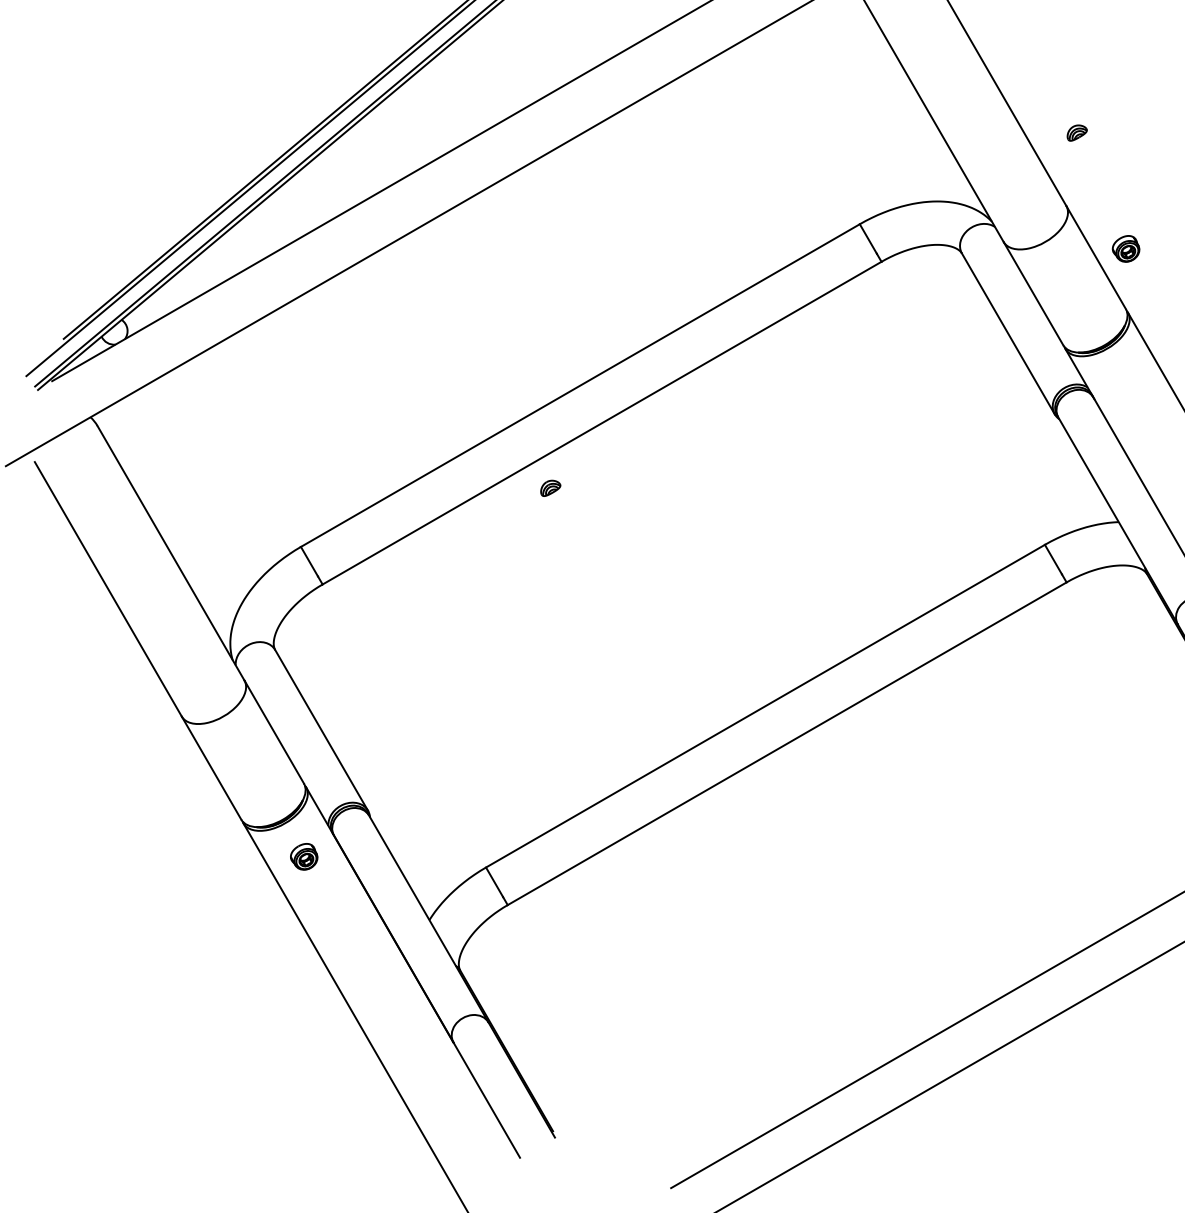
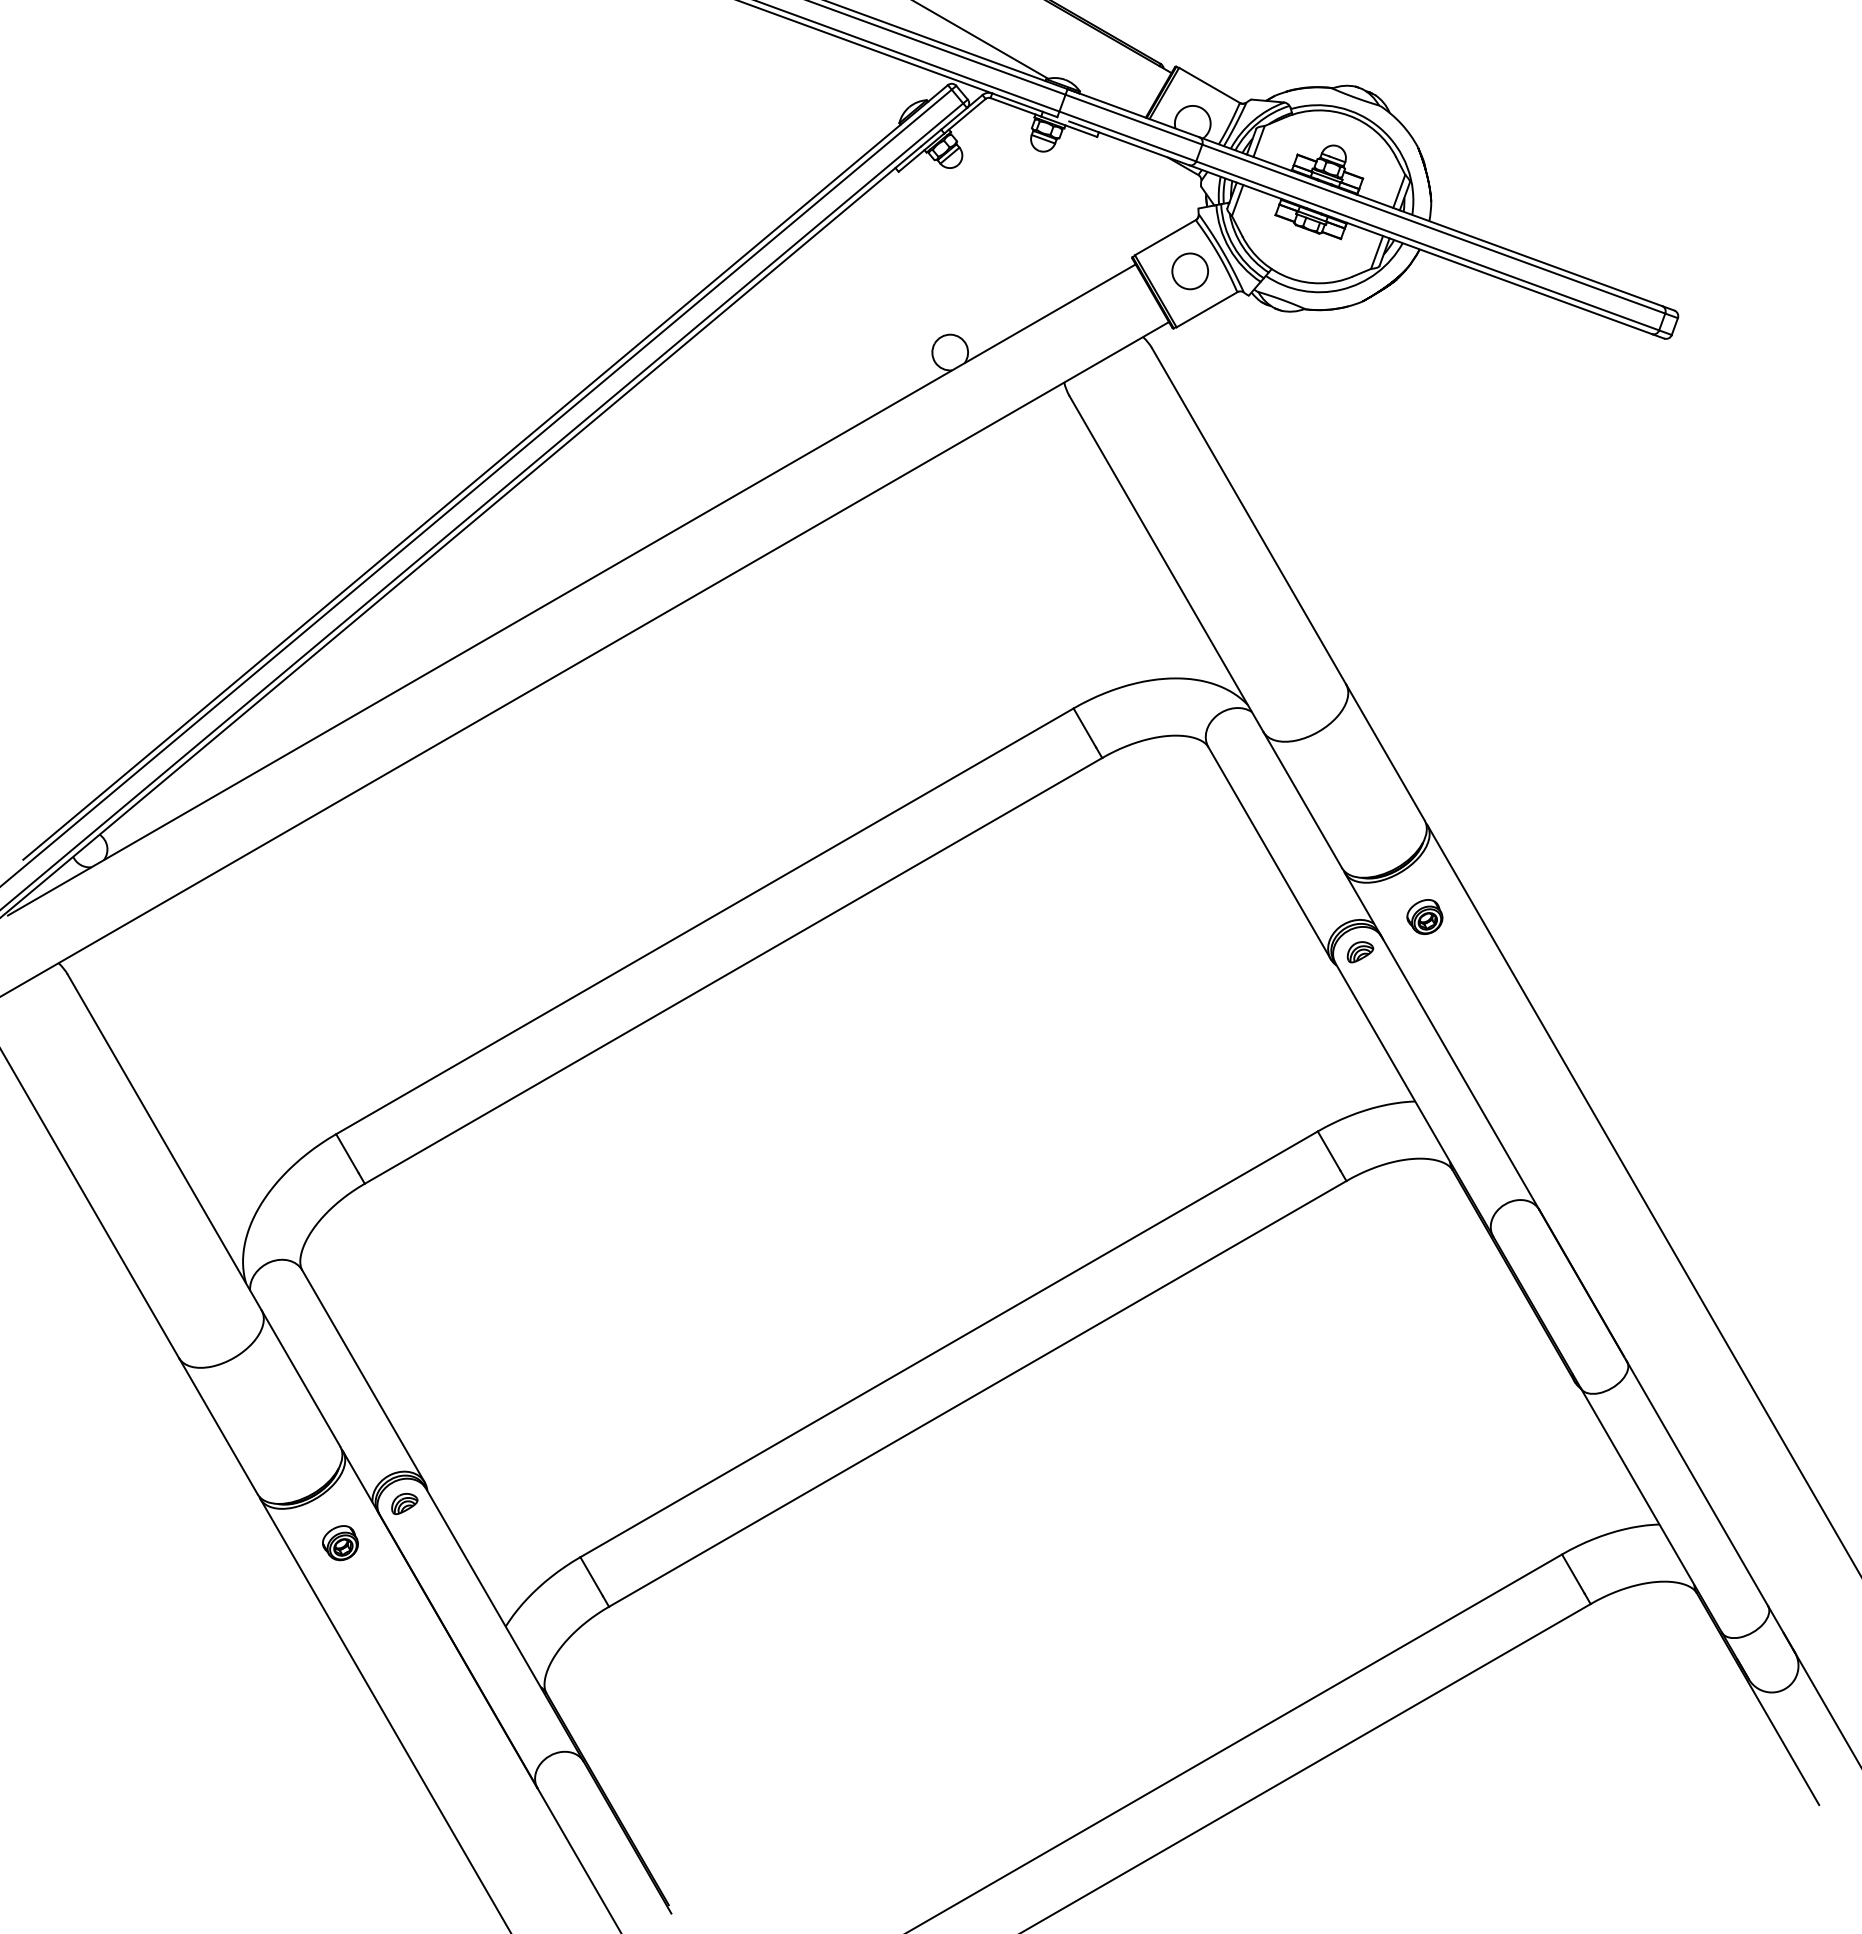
part: (1077, 133) -> (1360, 952), moved
part: (1125, 248) -> (1424, 916), moved
part: (550, 488) -> (404, 1504), moved

